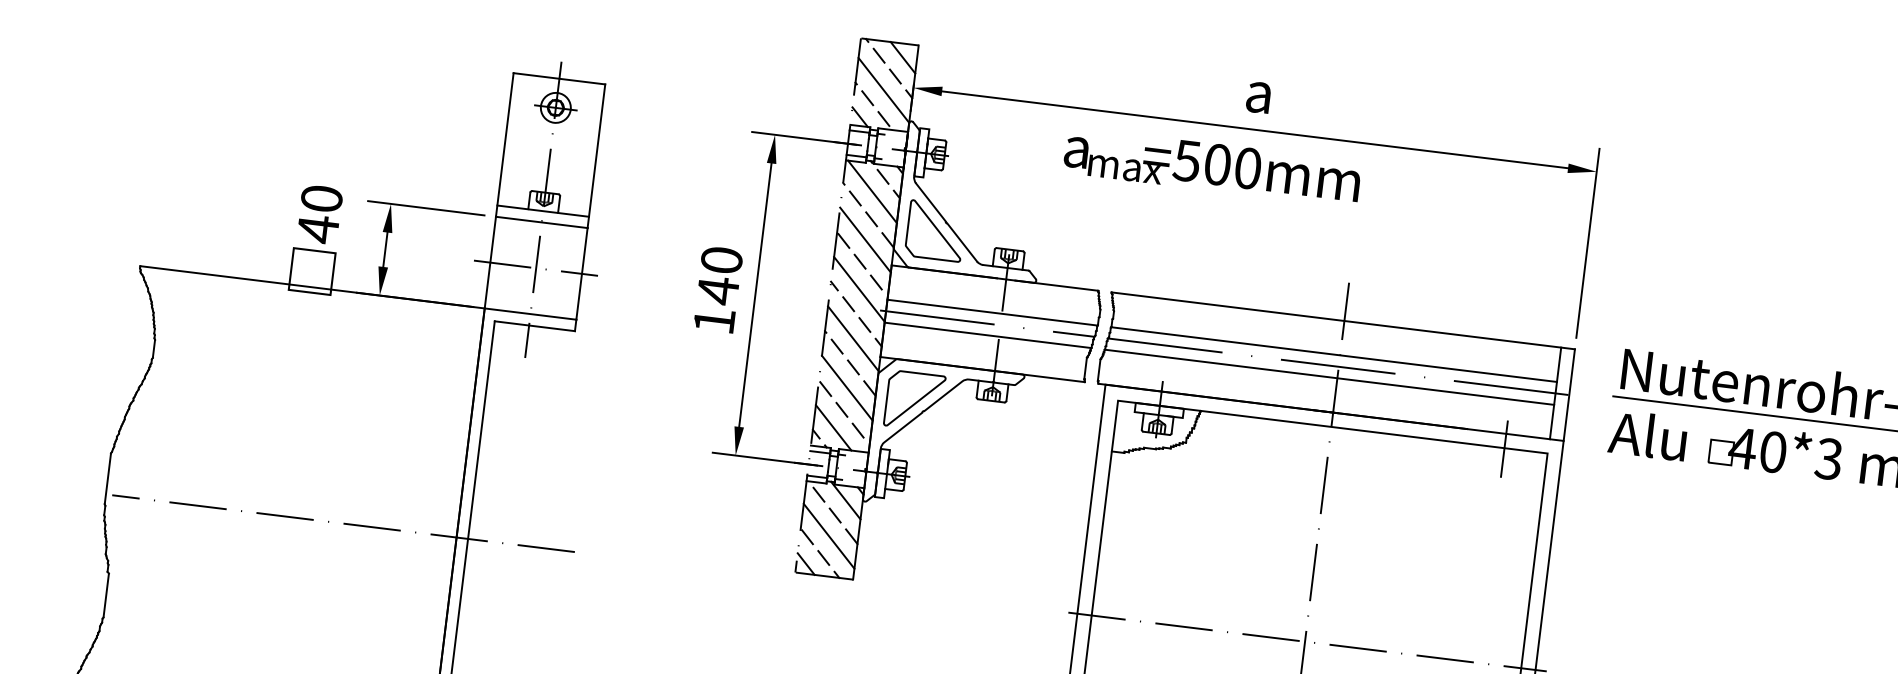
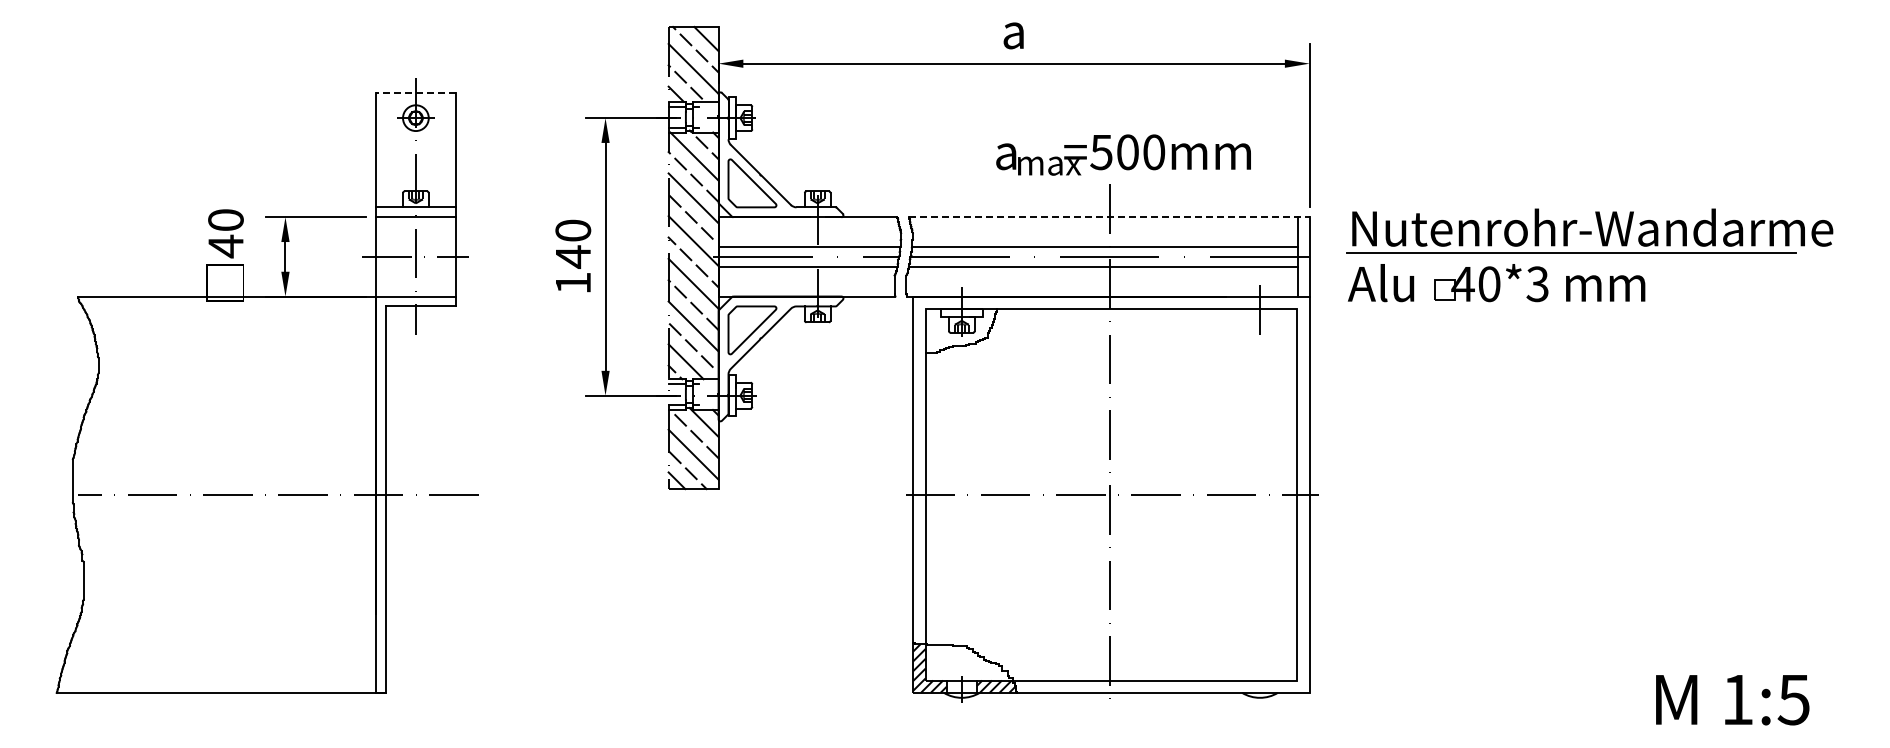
line: (559, 78) -> (415, 92), solid -> dashed
text: (1212, 166) -> (1123, 154), moved
line: (1343, 321) -> (1109, 217), solid -> dashed

